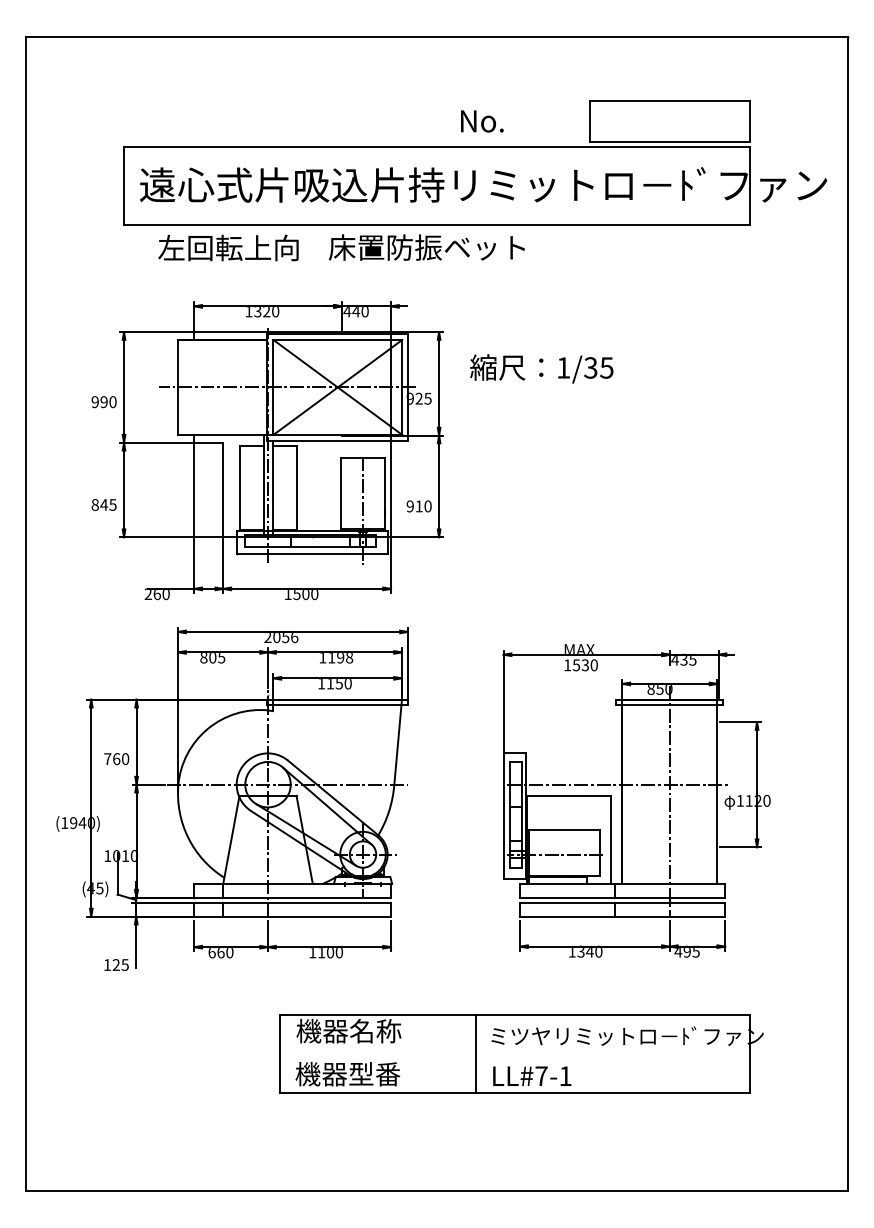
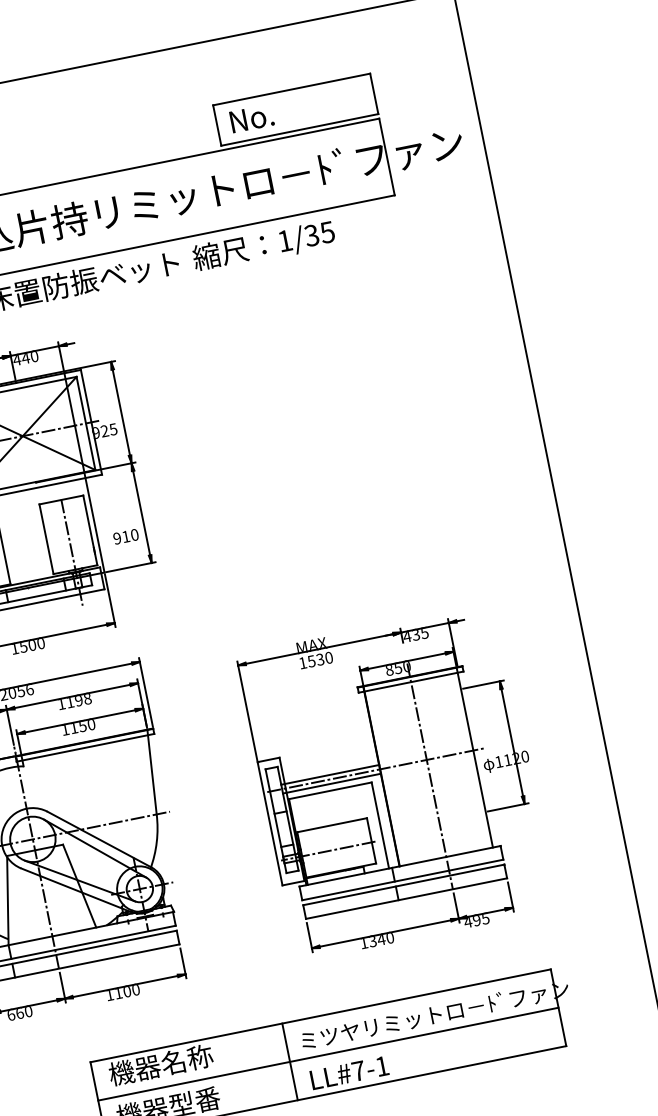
text: (482, 121) -> (252, 118), moved
text: (541, 368) -> (263, 245), moved
line: (572, 780) -> (330, 775), added
line: (572, 789) -> (332, 783), added
line: (515, 1053) -> (328, 1053), added

